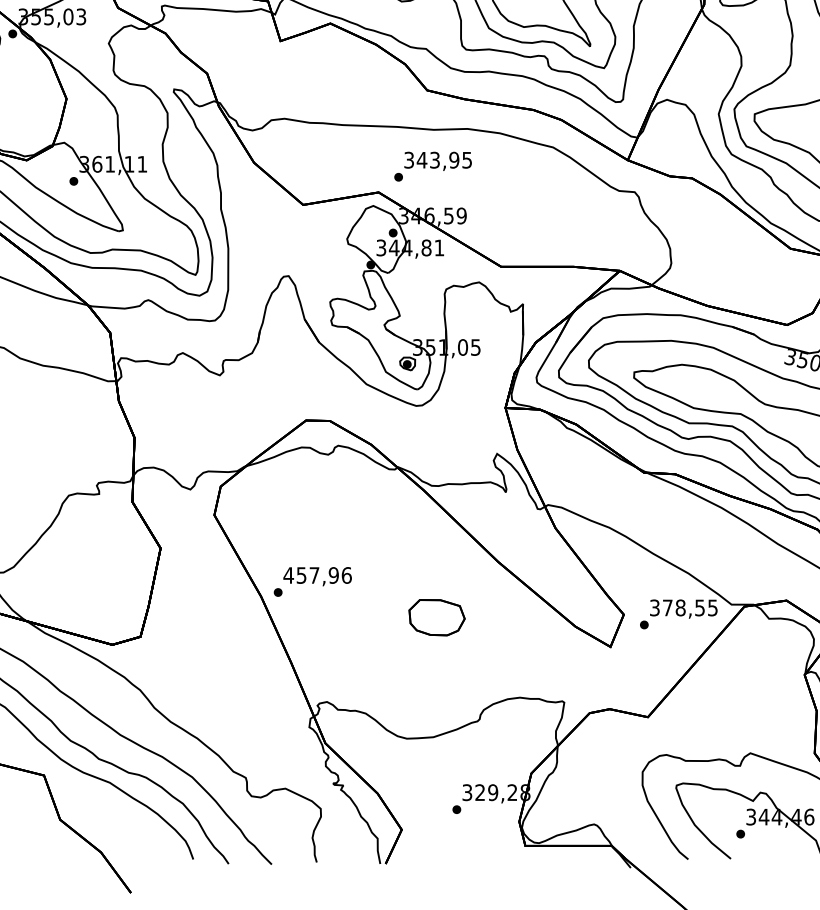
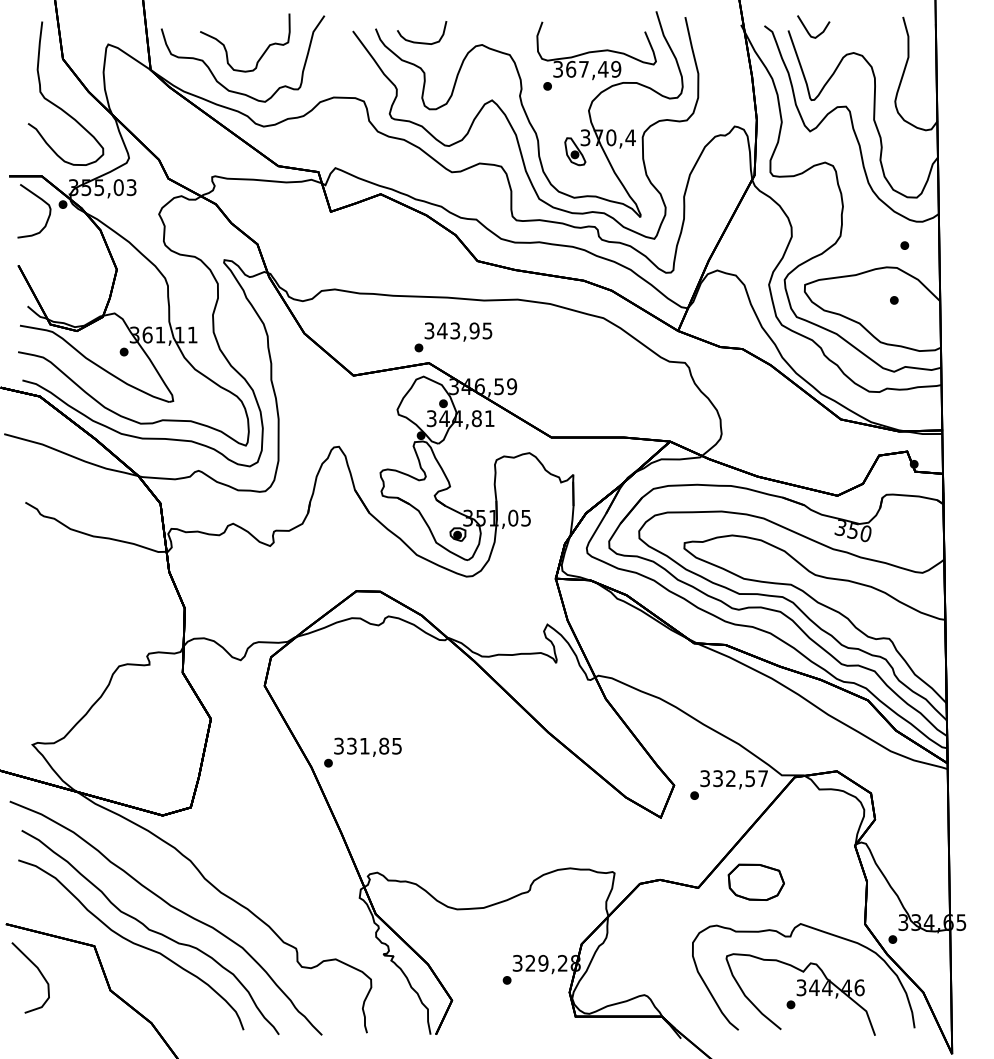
text: (433, 166) -> (453, 337), moved
text: (317, 574) -> (367, 745), 457,96 -> 331,85
text: (690, 607) -> (740, 778), 378,55 -> 332,57
part: (436, 616) -> (755, 881), moved

